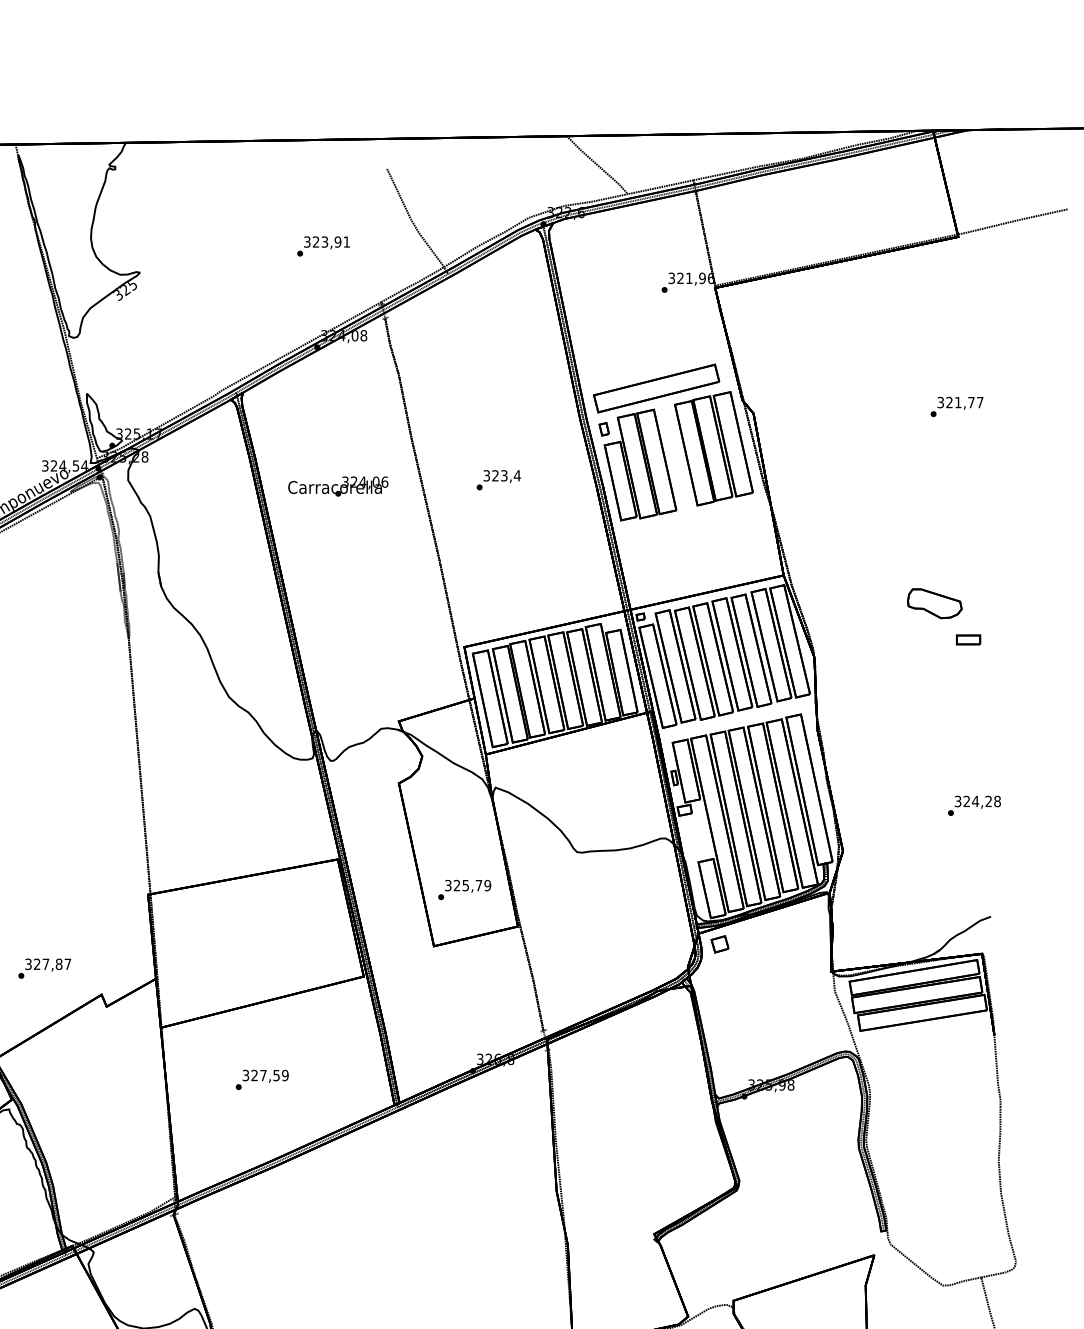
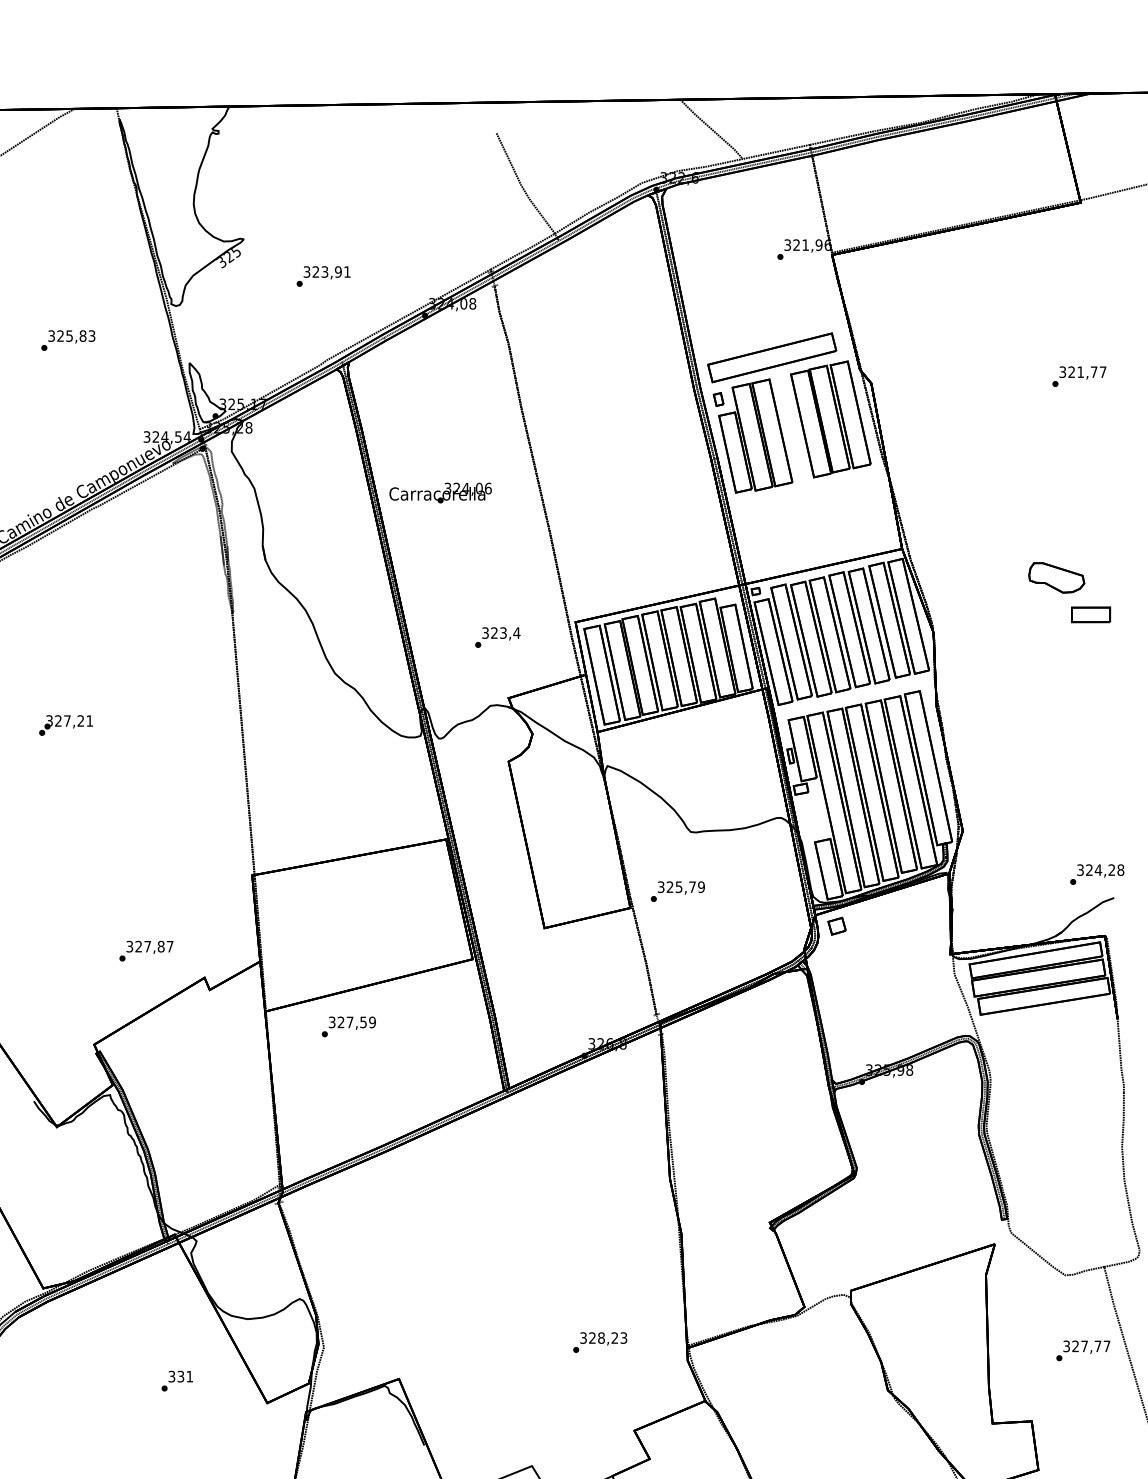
text: (323, 246) -> (323, 276), moved
text: (498, 480) -> (497, 637), moved
text: (338, 486) -> (440, 492), moved
part: (968, 639) -> (1091, 614), size x1.6
text: (974, 805) -> (1097, 874), moved
text: (464, 889) -> (677, 891), moved
text: (261, 1079) -> (348, 1026), moved

